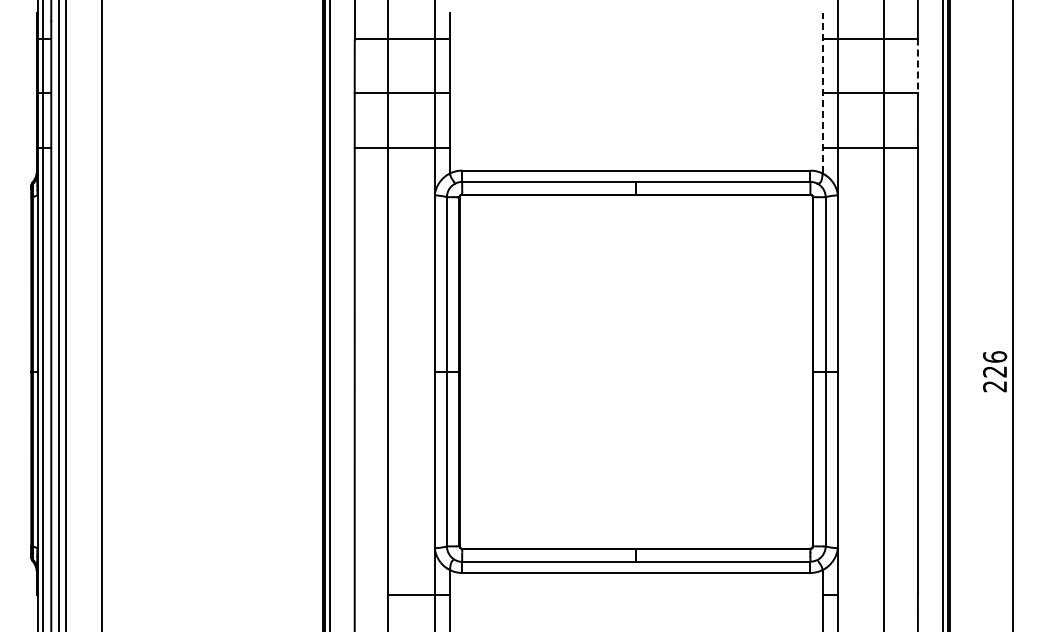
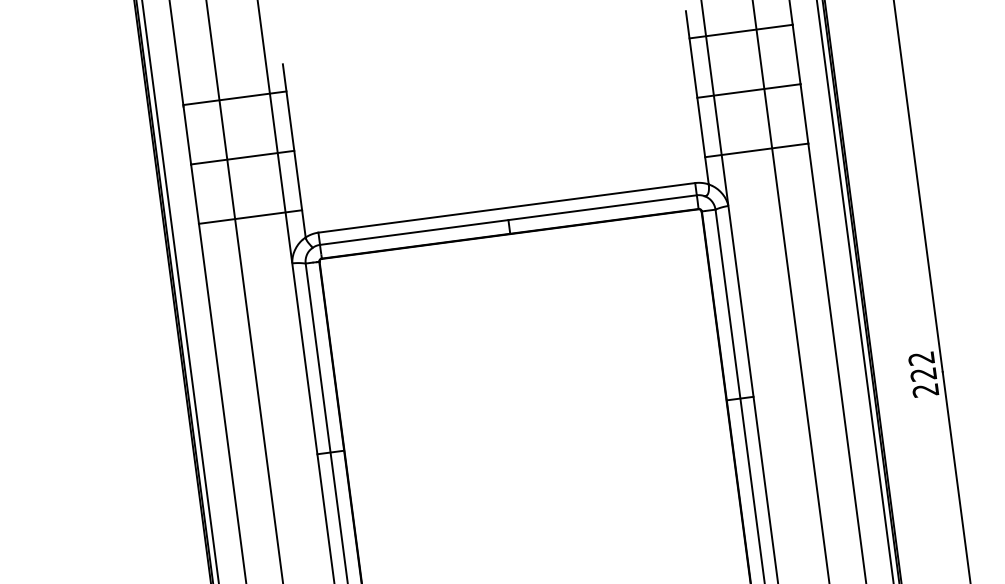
line: (917, 66) -> (796, 55), dashed -> solid
line: (822, 92) -> (697, 96), dashed -> solid
text: (994, 356) -> (920, 357), 226 -> 222

